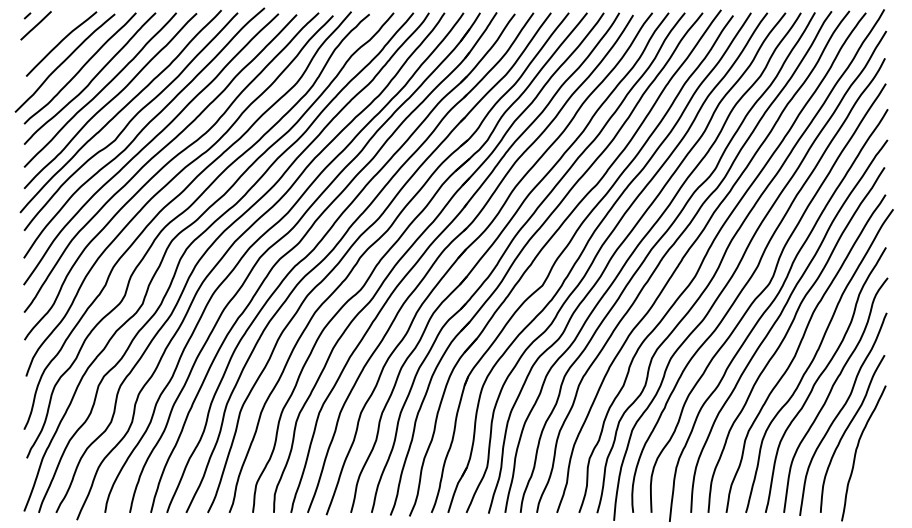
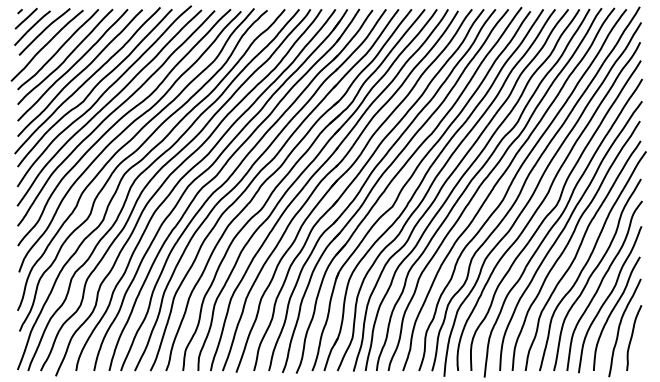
curve: (44, 38) -> (32, 27), added
curve: (874, 465) -> (632, 336), added

